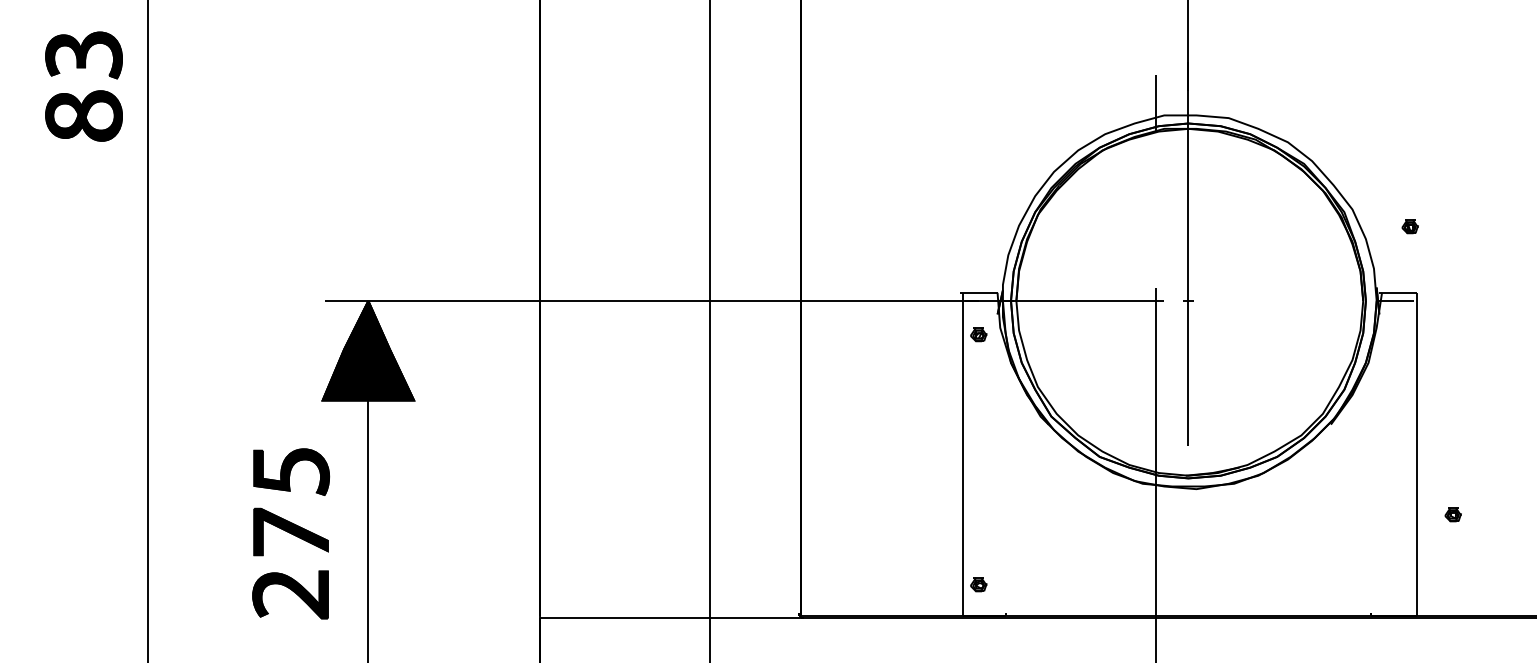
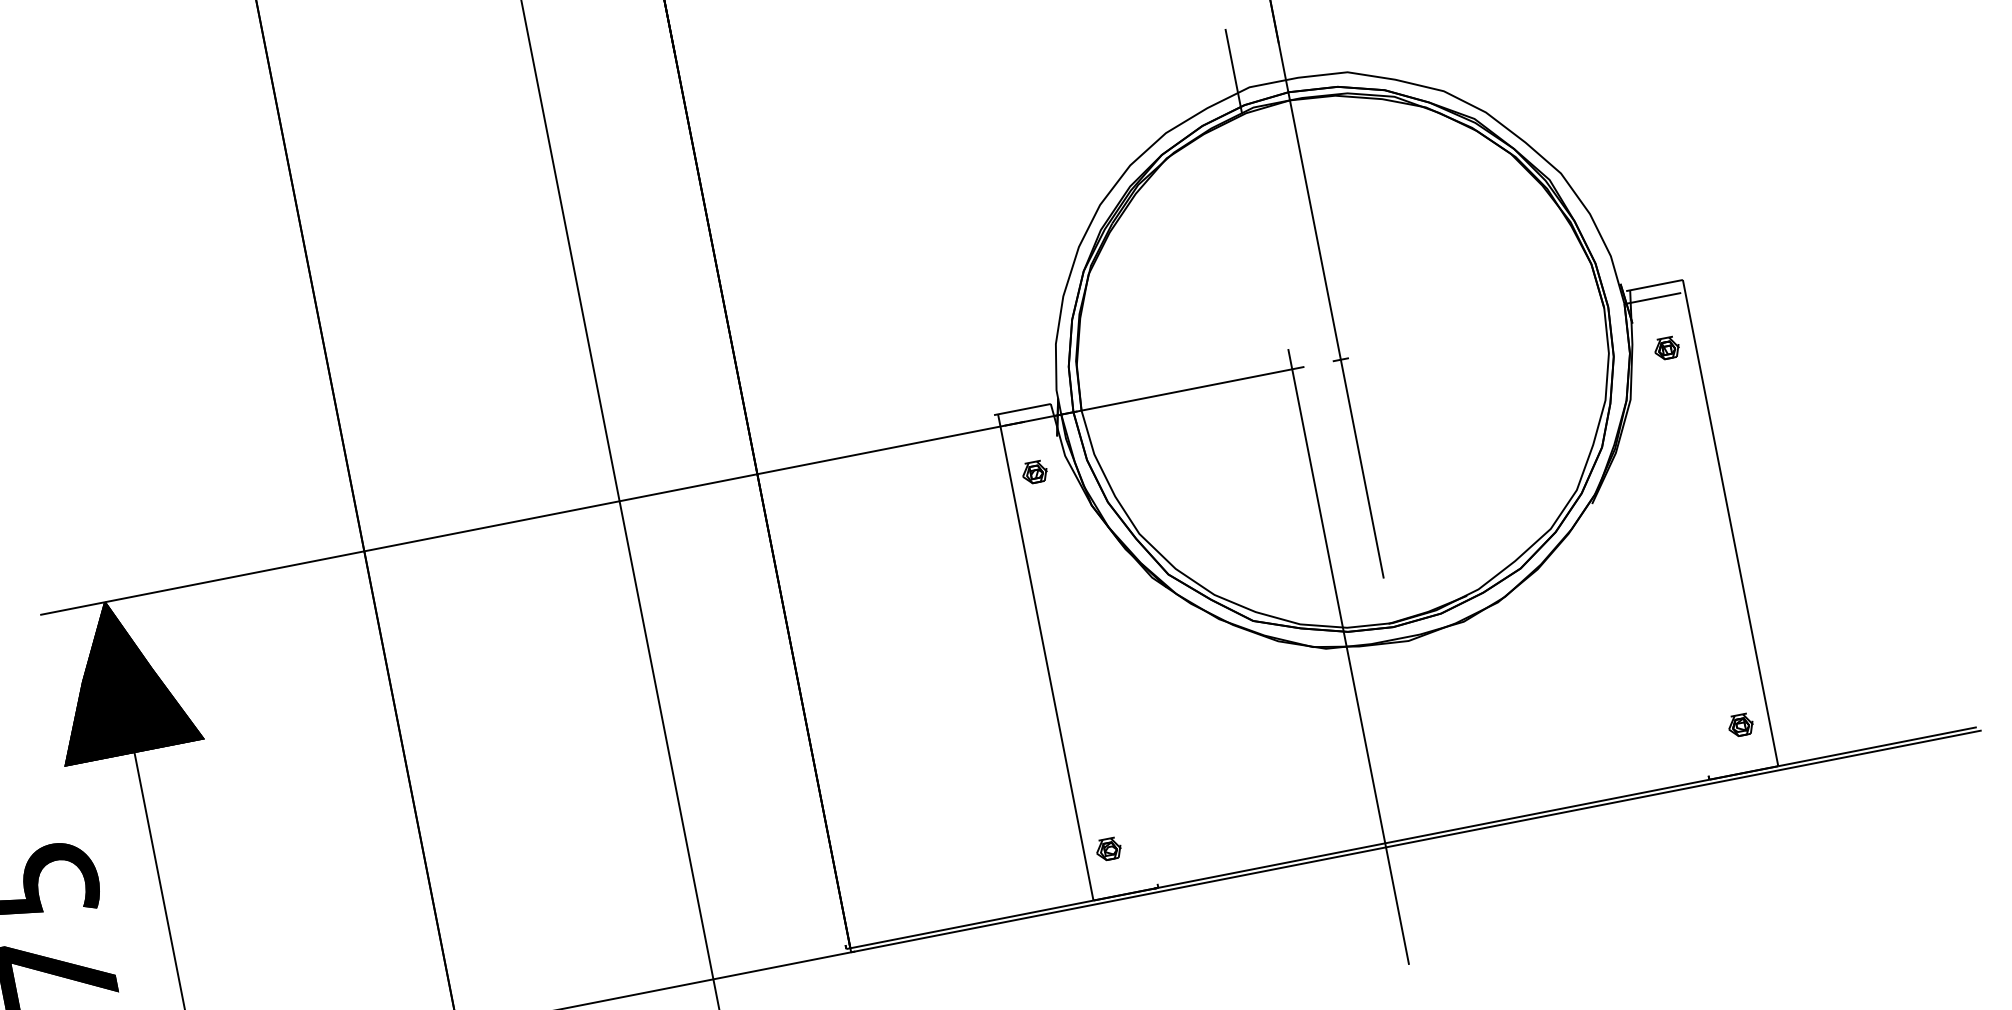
part: (1409, 226) -> (1665, 348), moved
part: (1452, 514) -> (1739, 725), moved

